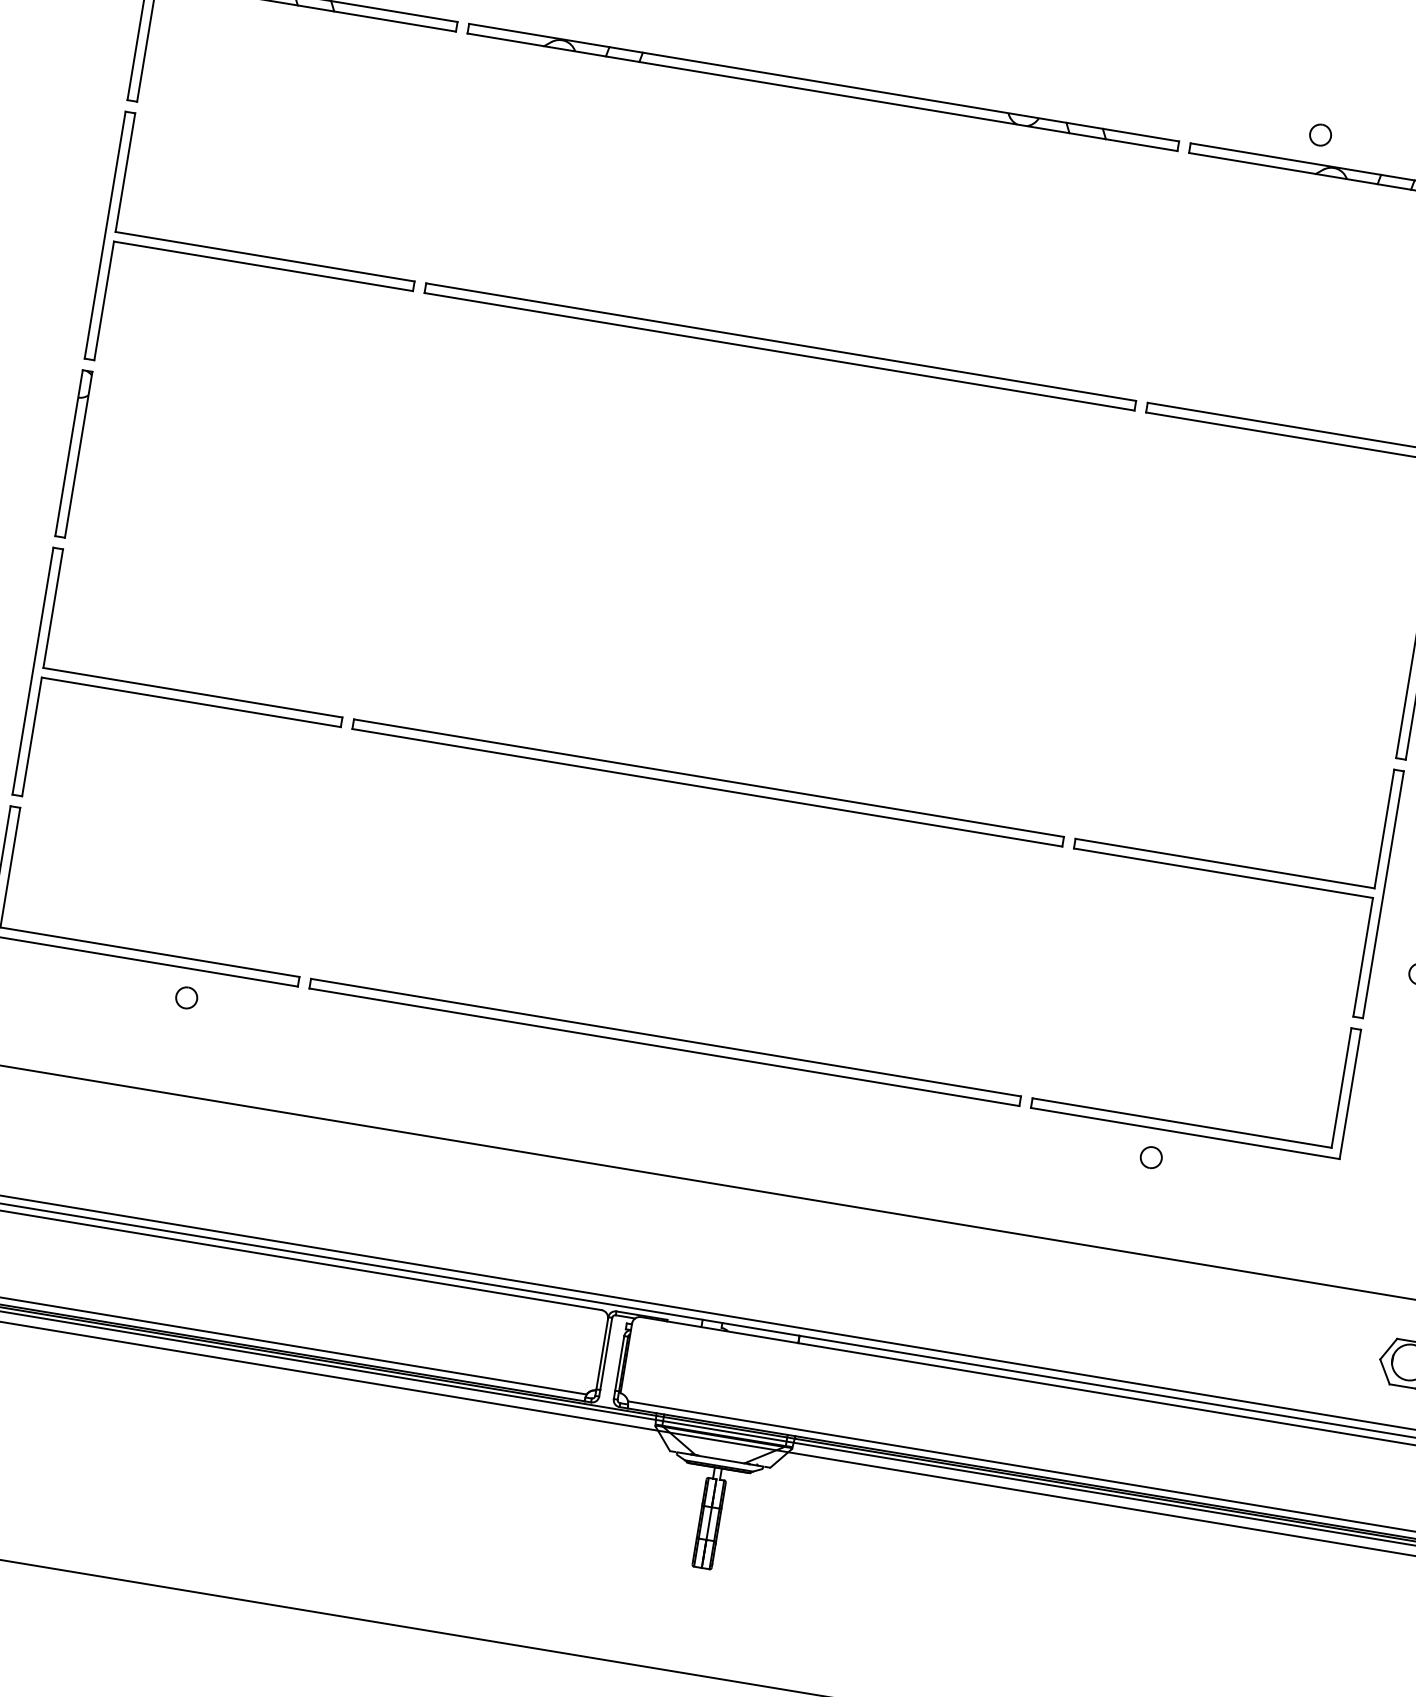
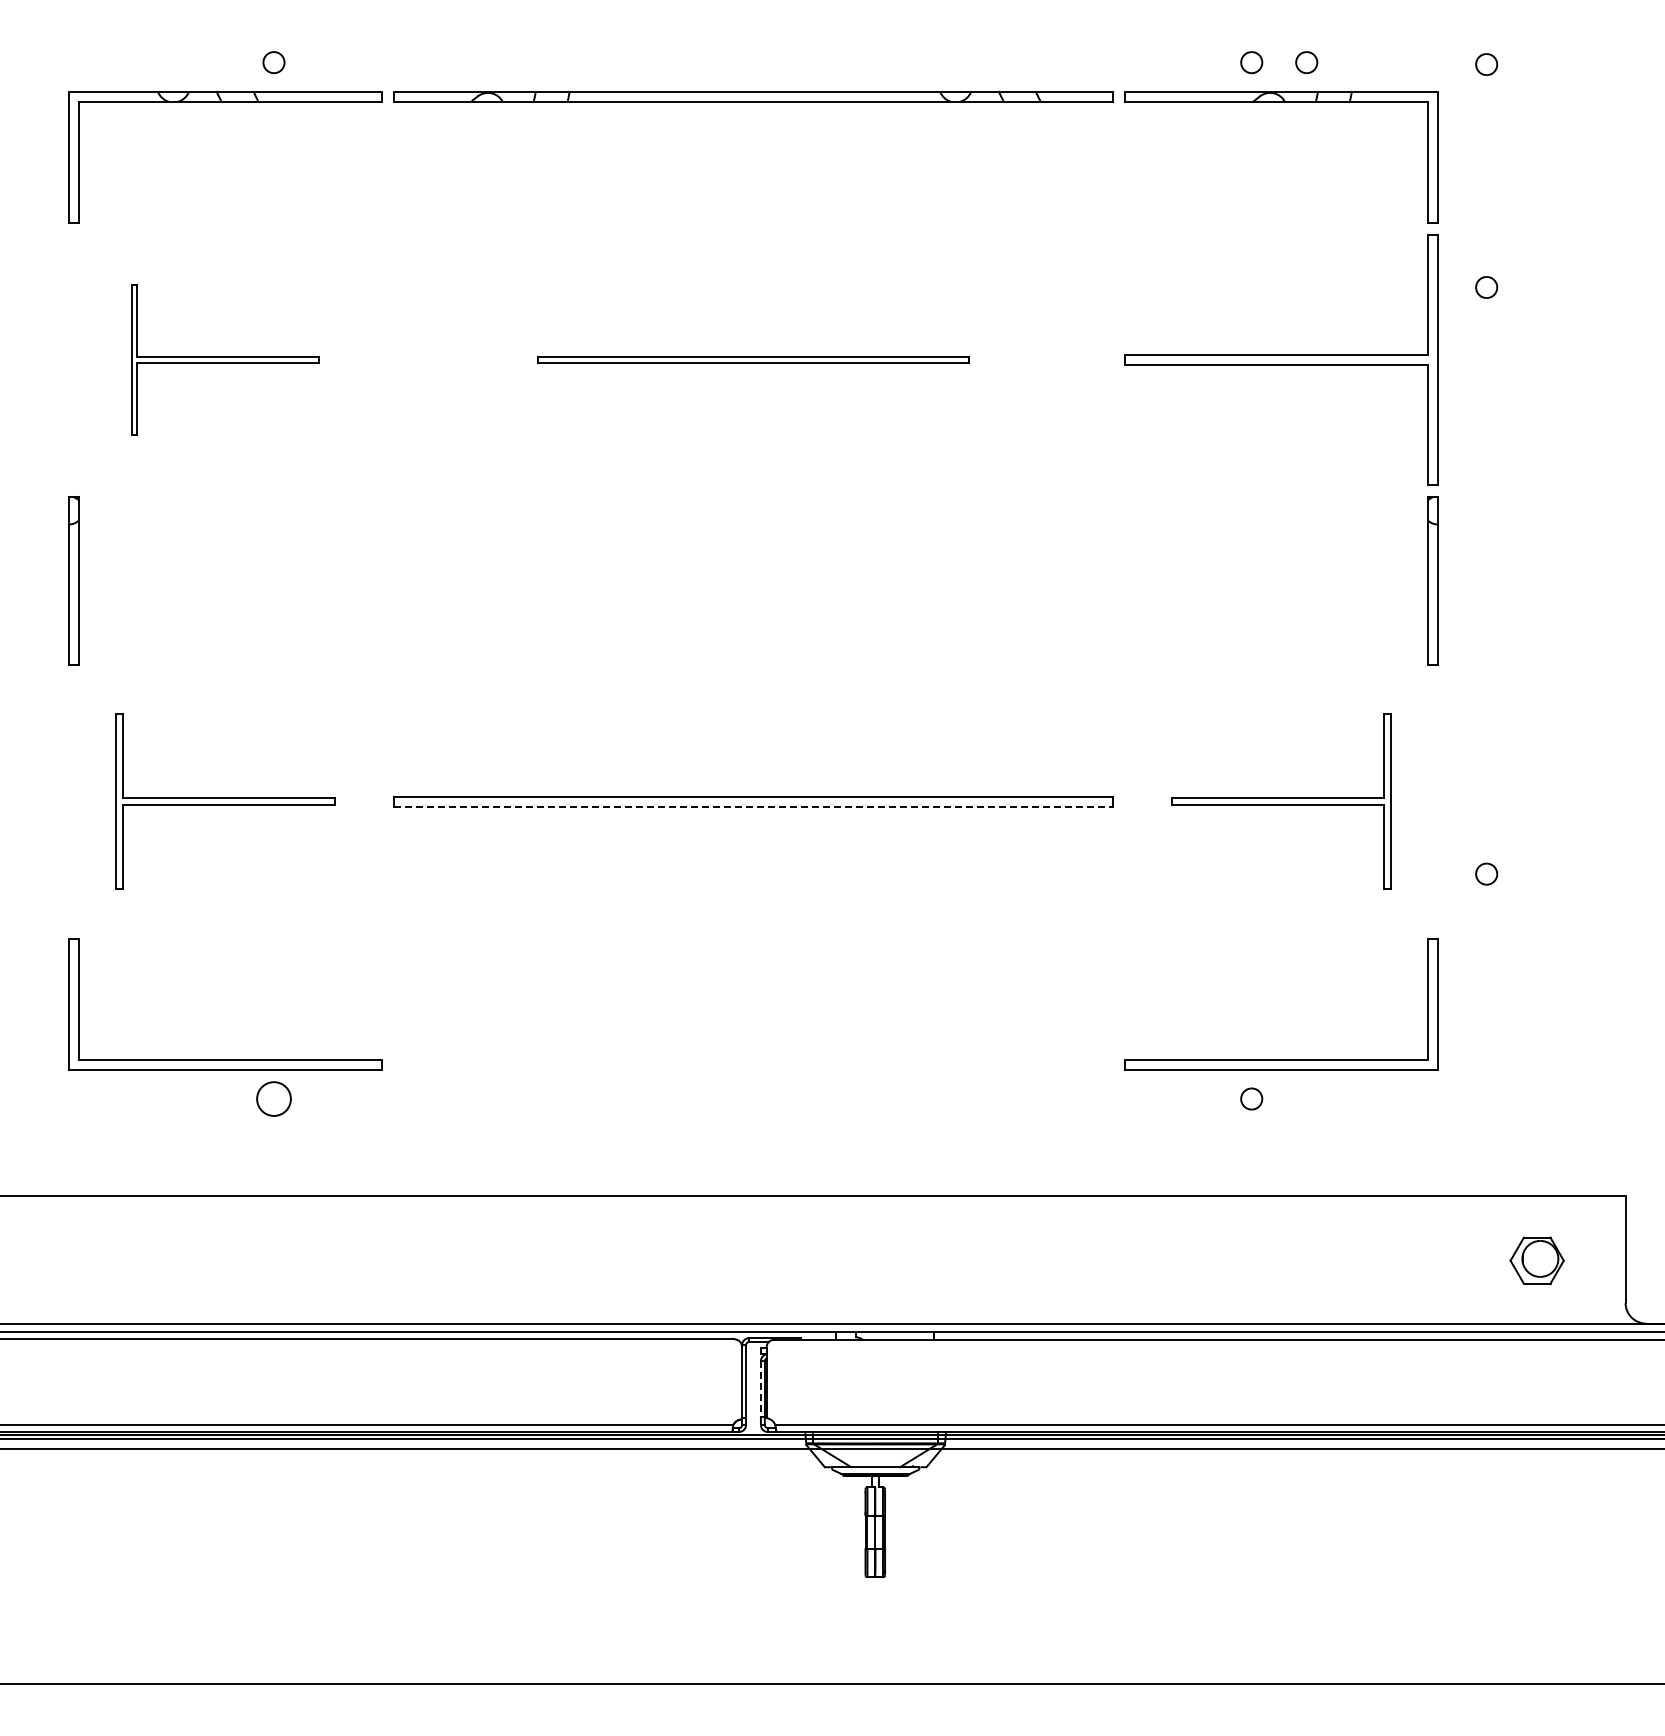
part: (1374, 143) -> (1306, 62), added
part: (259, 260) -> (225, 359), size x0.6
part: (780, 346) -> (753, 359), size x0.6
part: (187, 696) -> (225, 801), size x0.7
line: (707, 787) -> (753, 806), solid -> dashed
part: (1229, 868) -> (1281, 801), size x0.7
part: (186, 997) -> (273, 1098), size x1.6
part: (665, 1042) -> (753, 1064), removed
line: (619, 1362) -> (760, 1388), solid -> dashed

